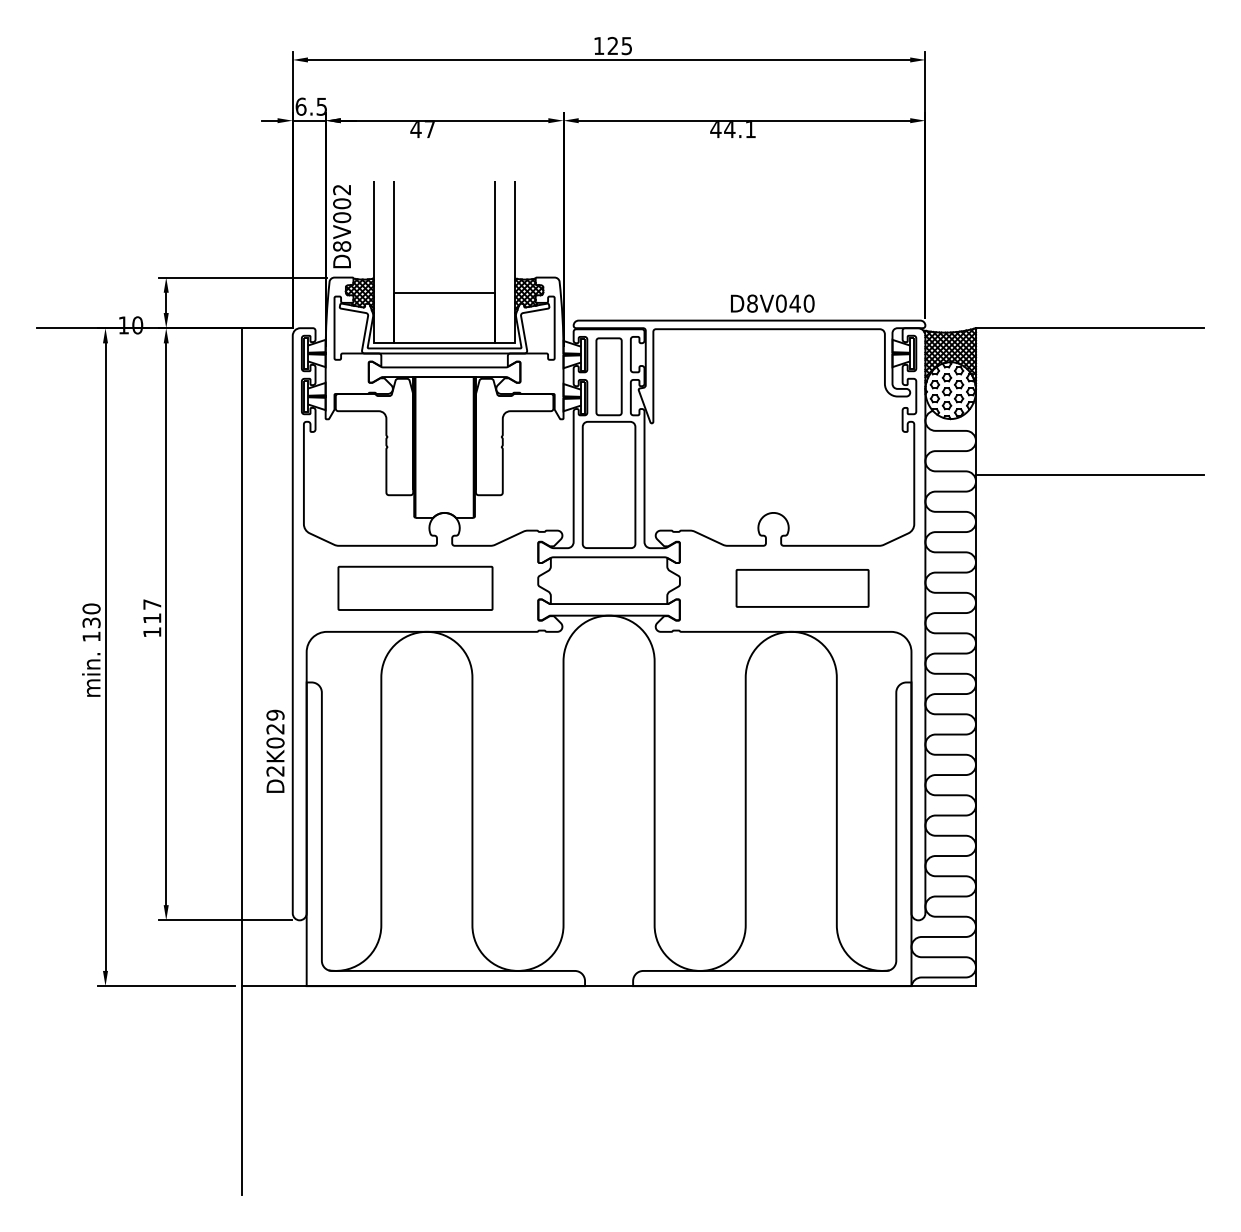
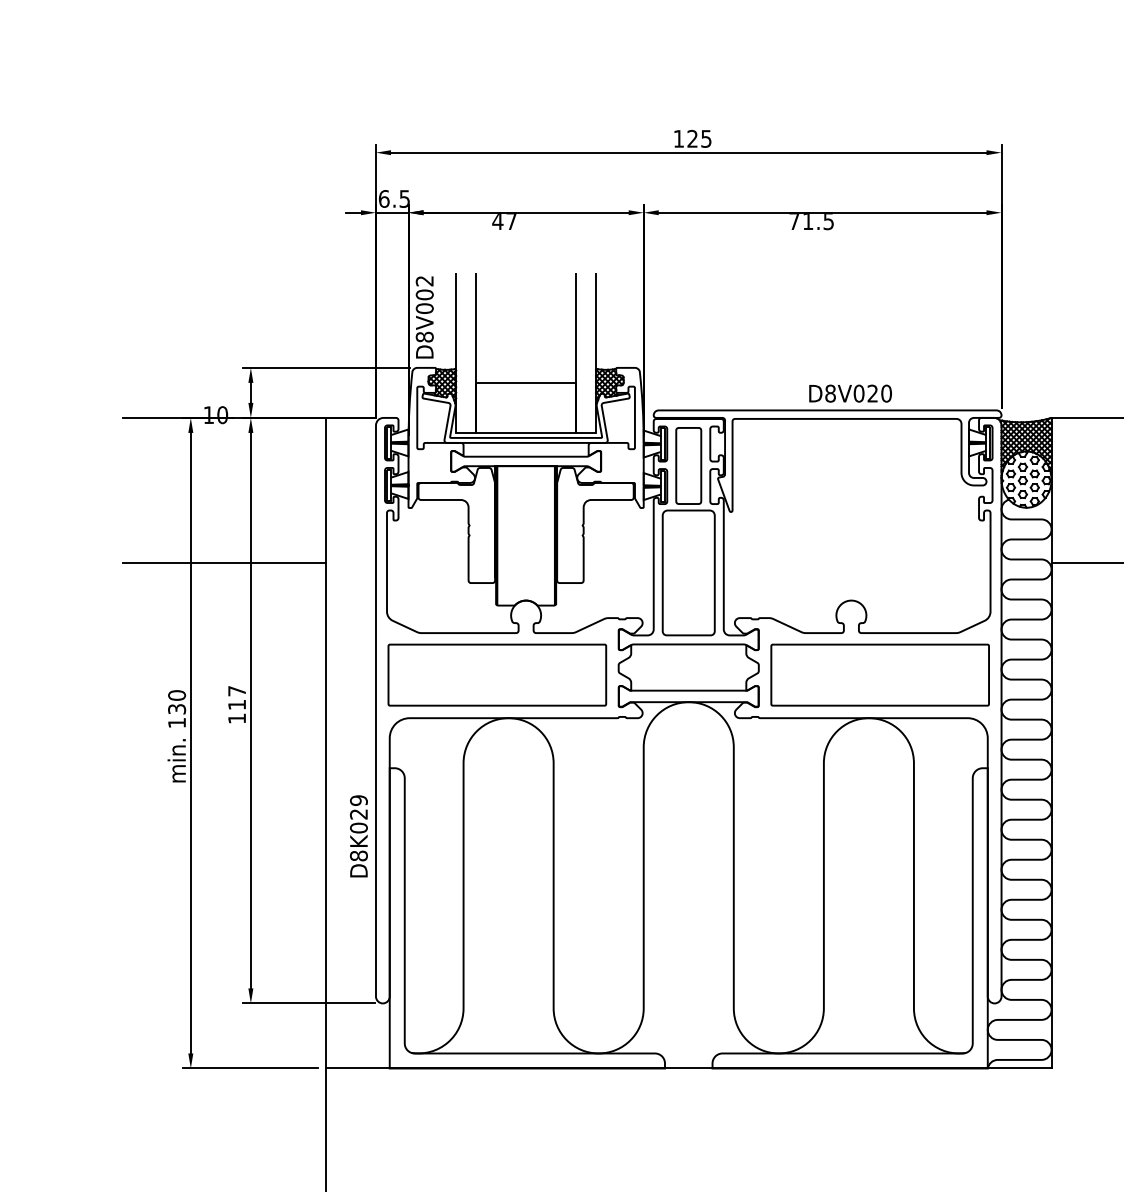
text: (732, 130) -> (810, 222), 44.1 -> 71.5
text: (794, 303) -> (872, 393), D8V040 -> D8V020
line: (139, 474) -> (224, 562), added
part: (415, 588) -> (497, 675), size x1.43
part: (802, 588) -> (880, 675), size x1.67
text: (275, 770) -> (358, 855), D2K029 -> D8K029

